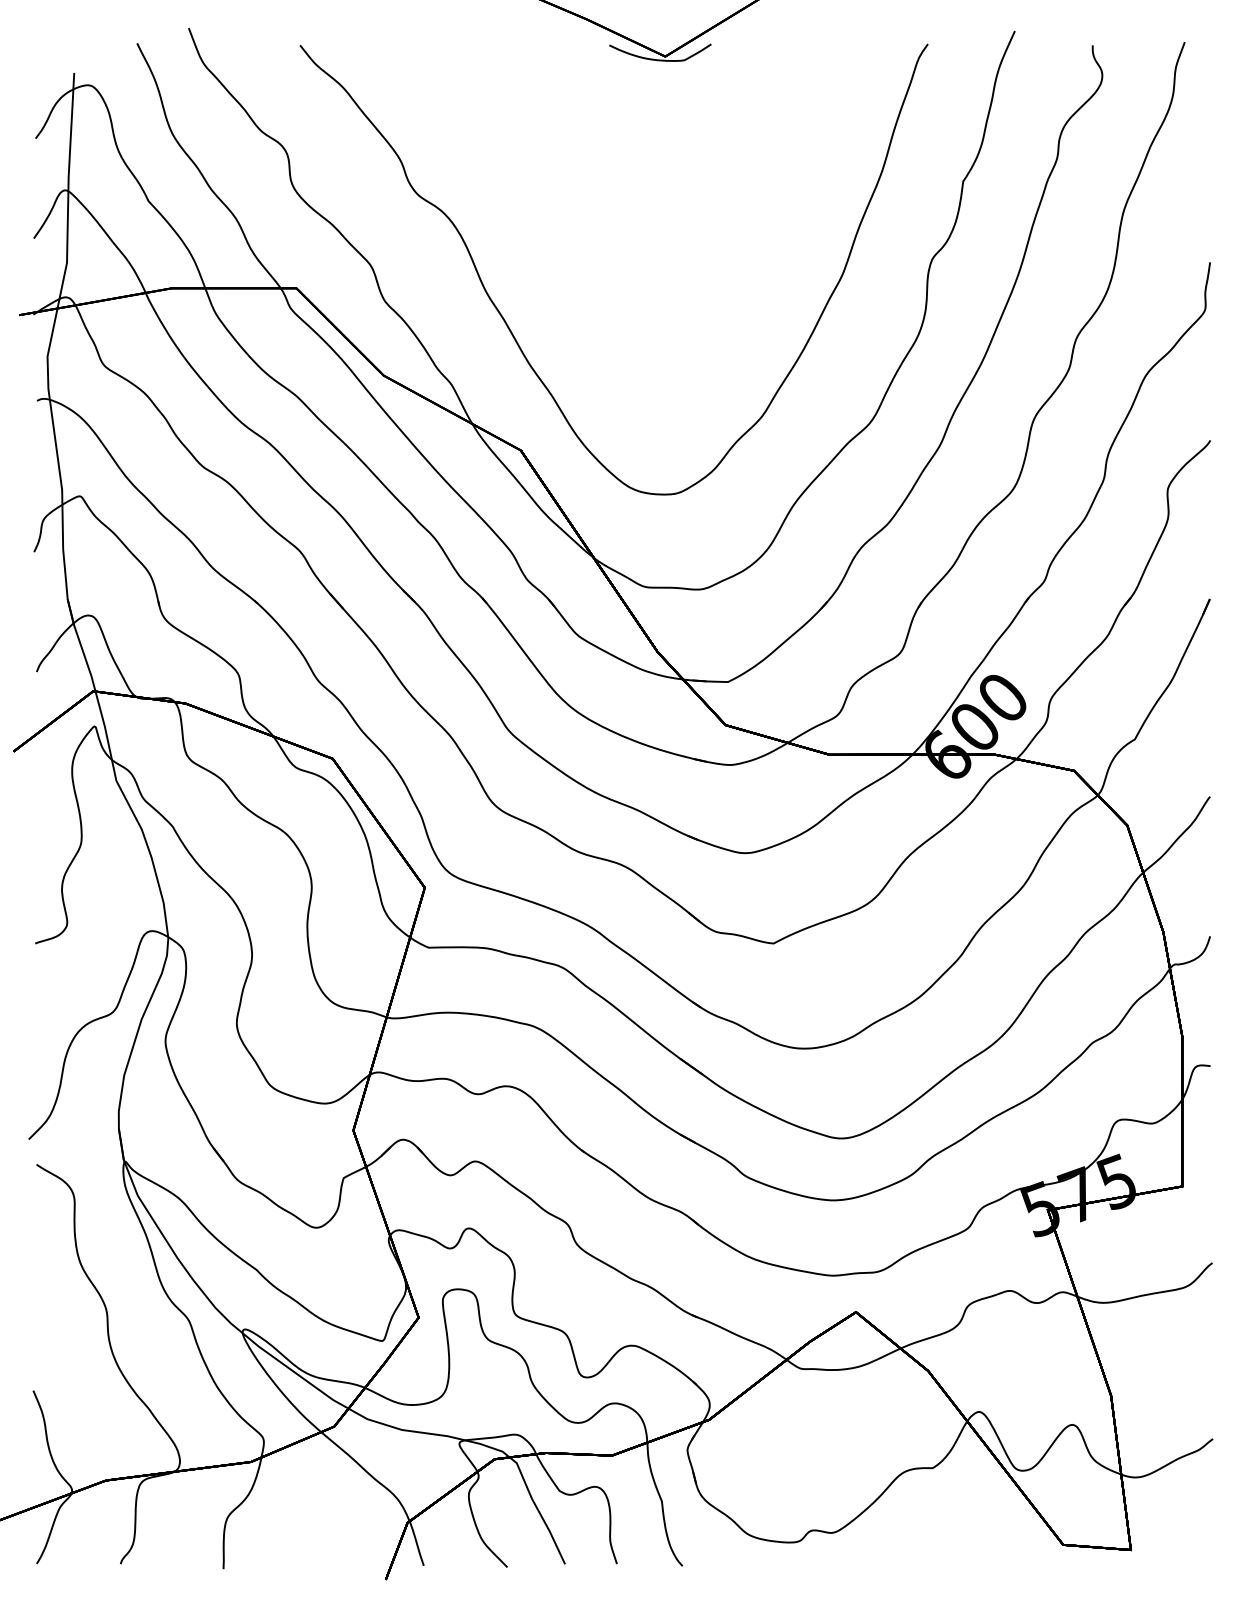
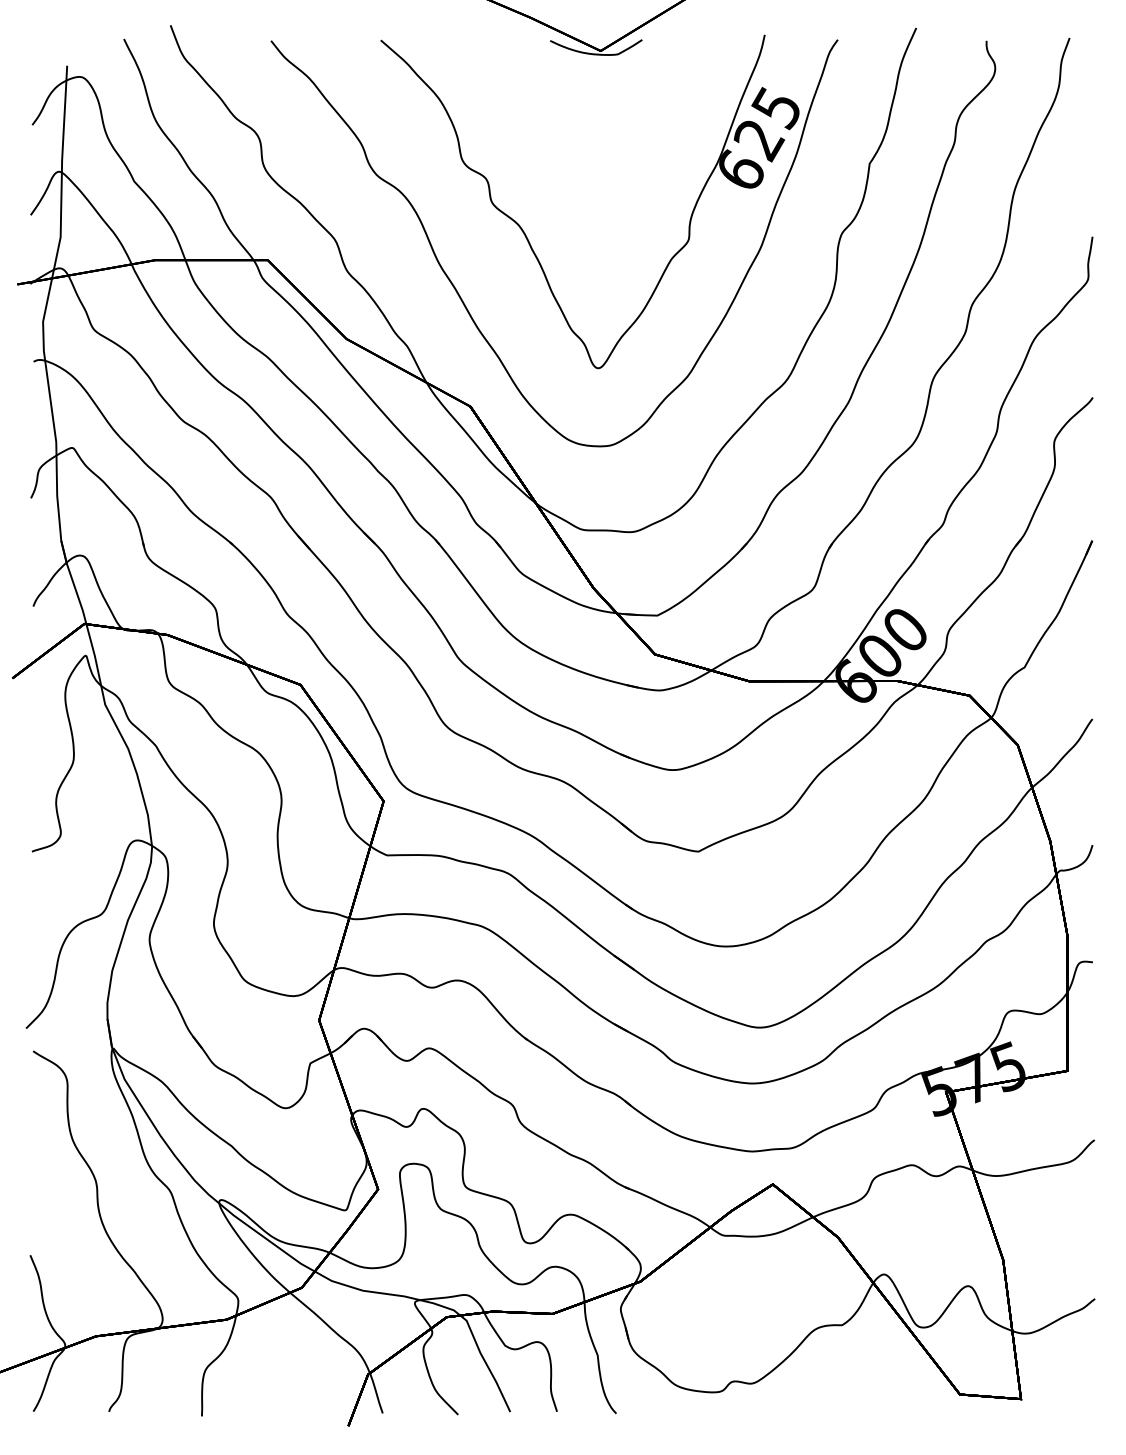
part: (582, 259) -> (525, 234), added

